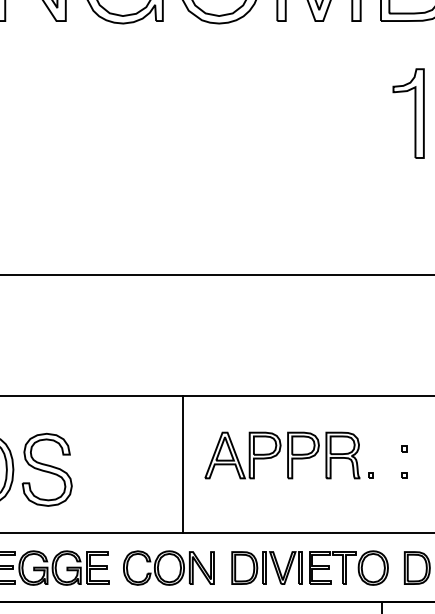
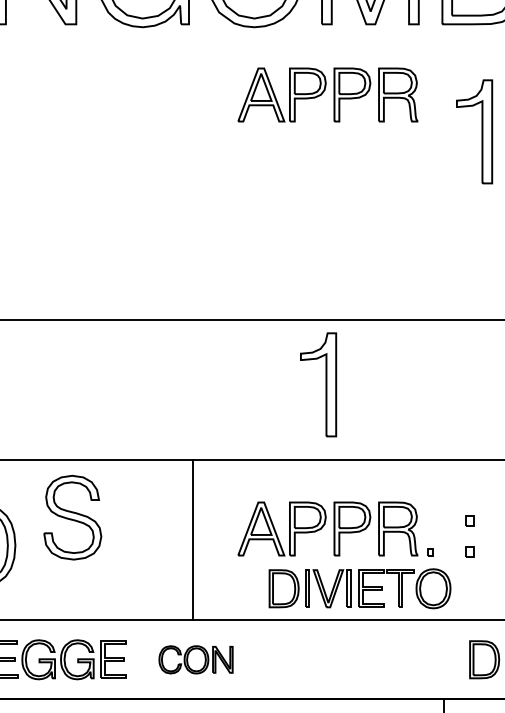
part: (282, 81) -> (327, 94), added
part: (280, 331) -> (325, 384), added
part: (404, 449) -> (469, 521), size x1.6
line: (183, 464) -> (193, 539), moved
part: (47, 469) -> (72, 517), moved
part: (404, 475) -> (469, 552), size x1.6
part: (168, 567) -> (195, 659), size x0.7
part: (309, 567) -> (359, 588), moved

